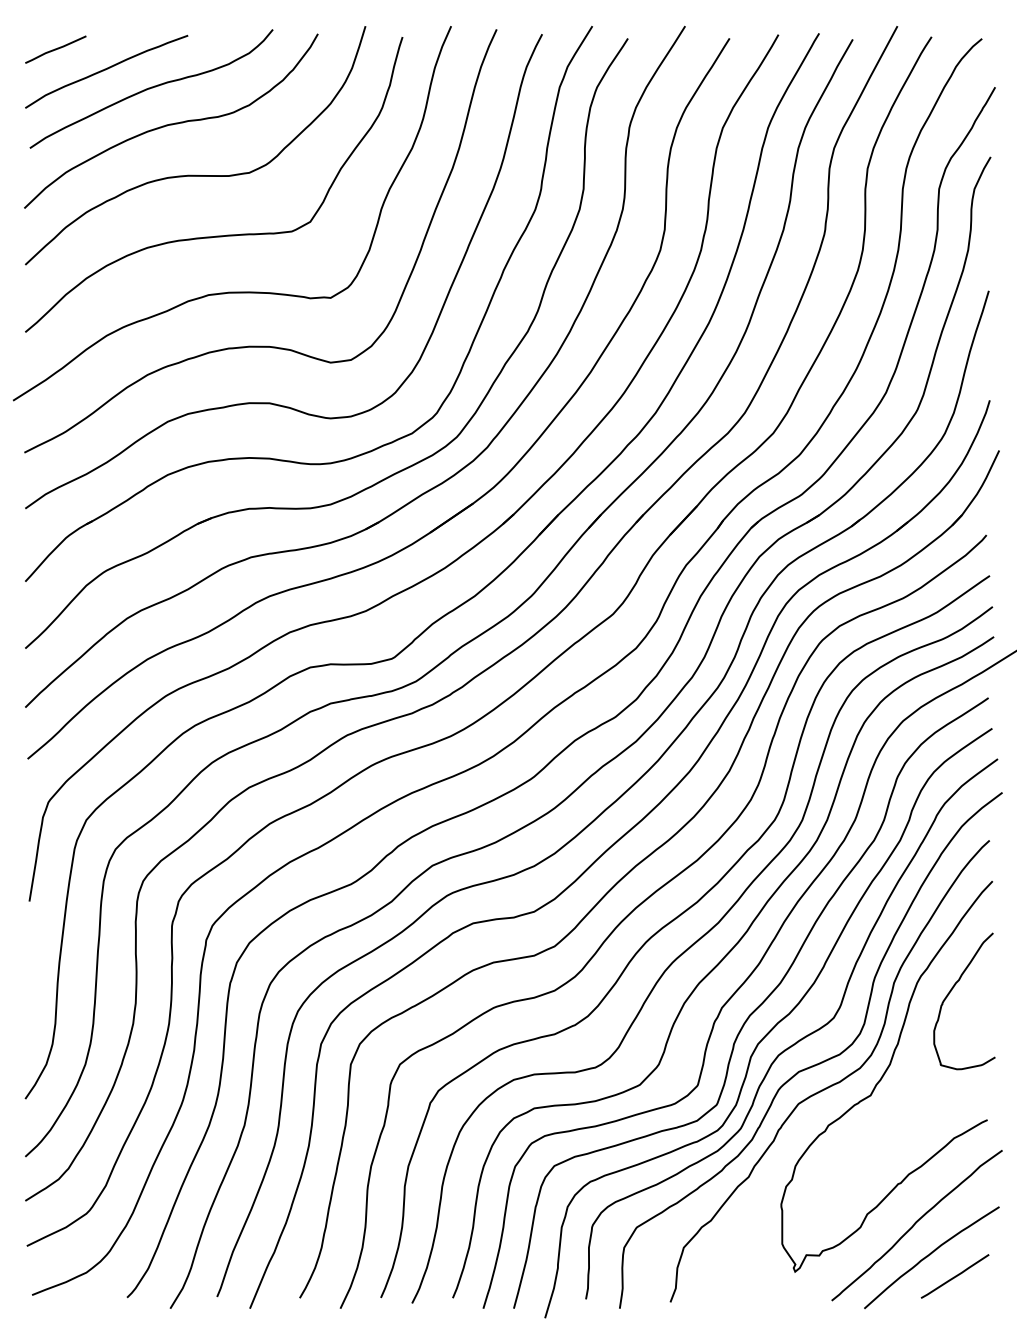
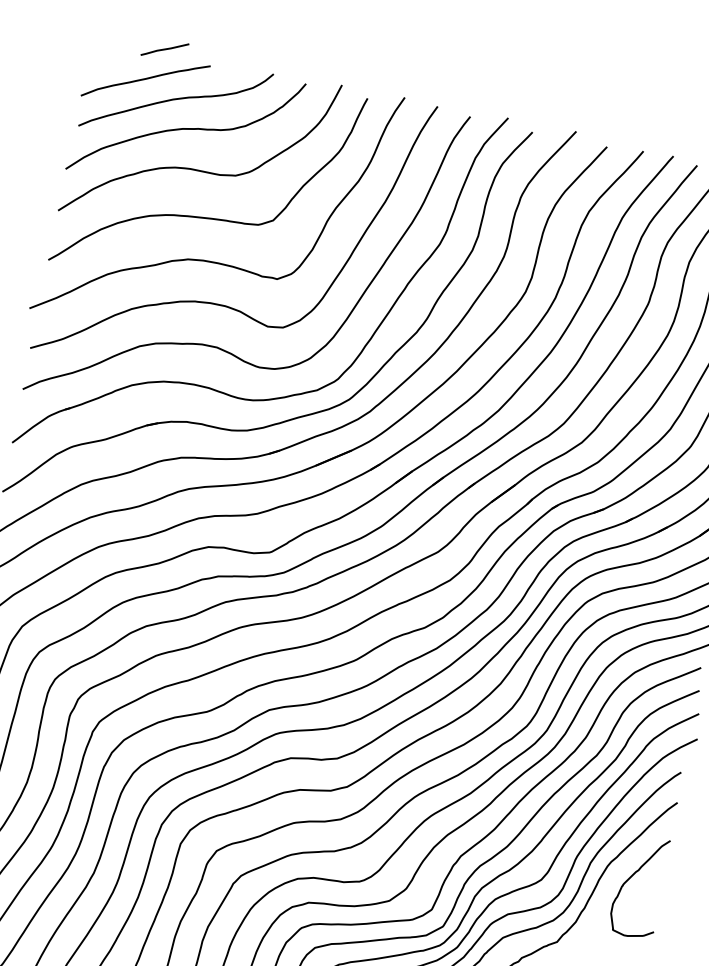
line: (55, 49) -> (164, 49), moved

